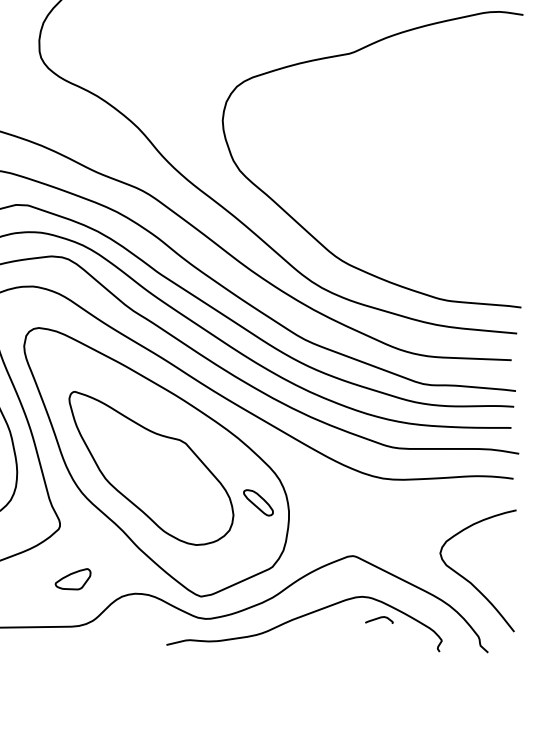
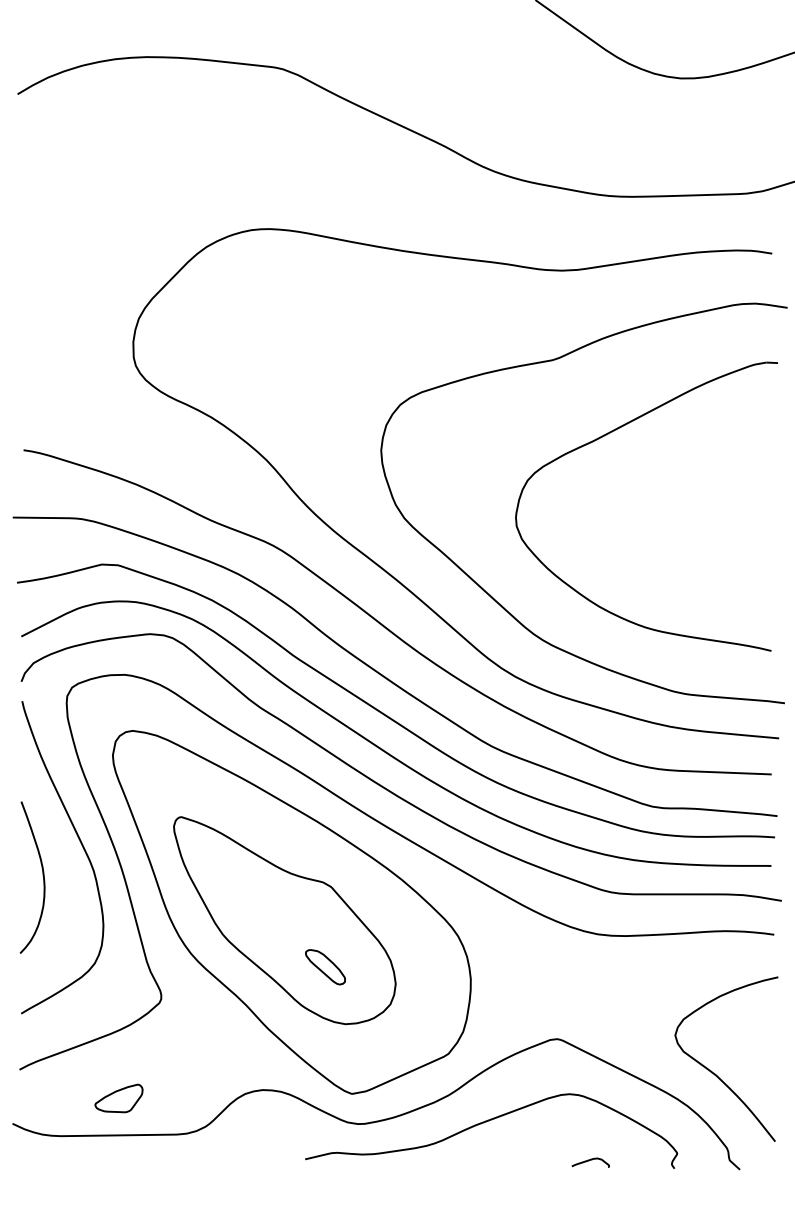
part: (392, 107) -> (610, 433), added
part: (258, 503) -> (325, 967), moved
part: (72, 579) -> (118, 1098), moved
curve: (378, 619) -> (589, 1161), moved

